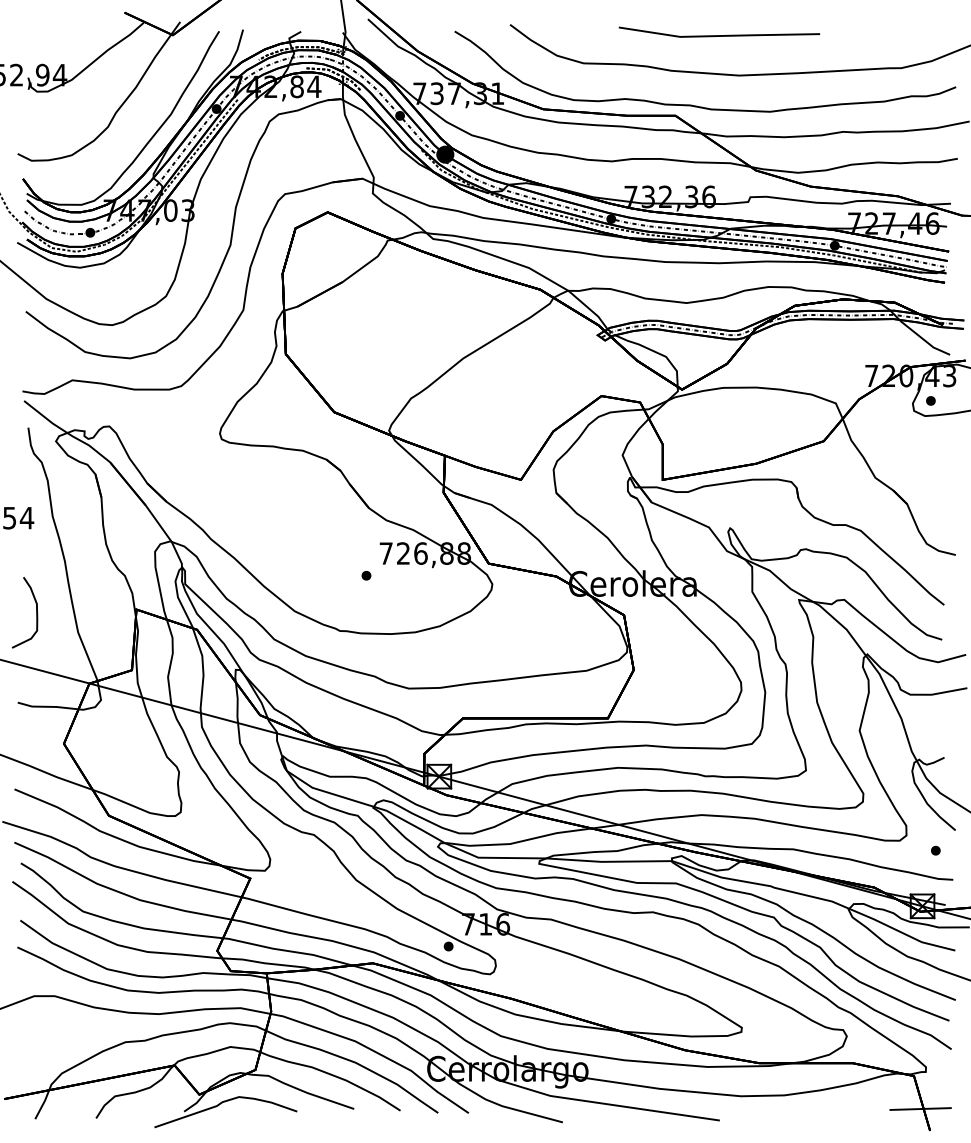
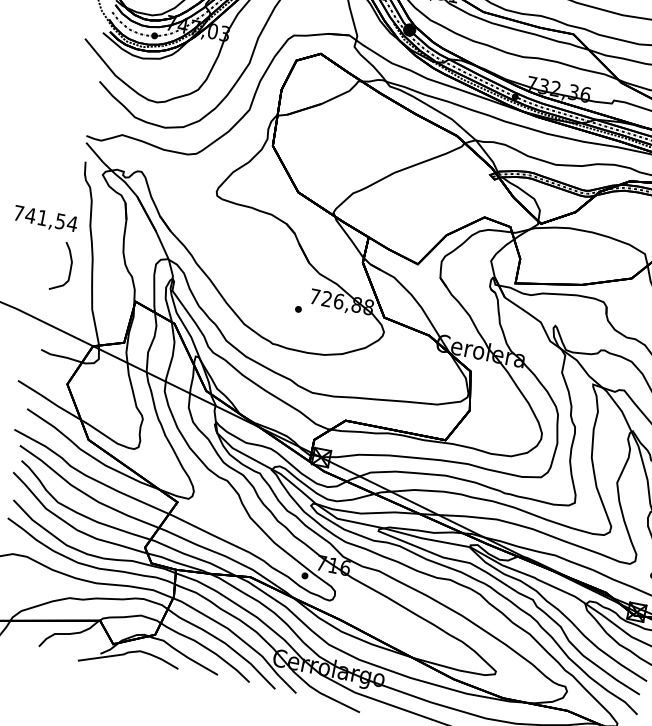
curve: (36, 612) -> (70, 268), moved

